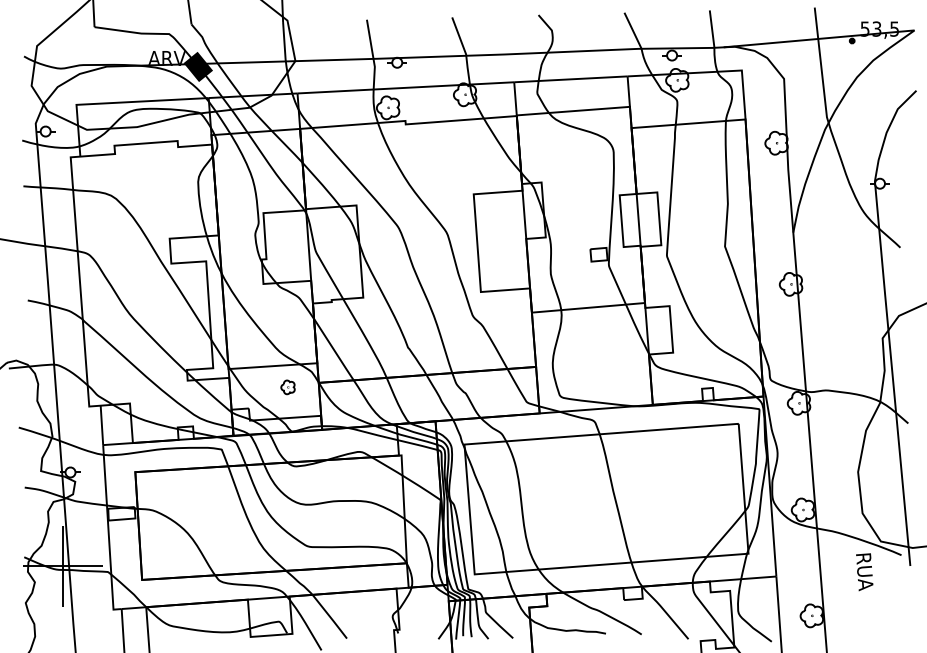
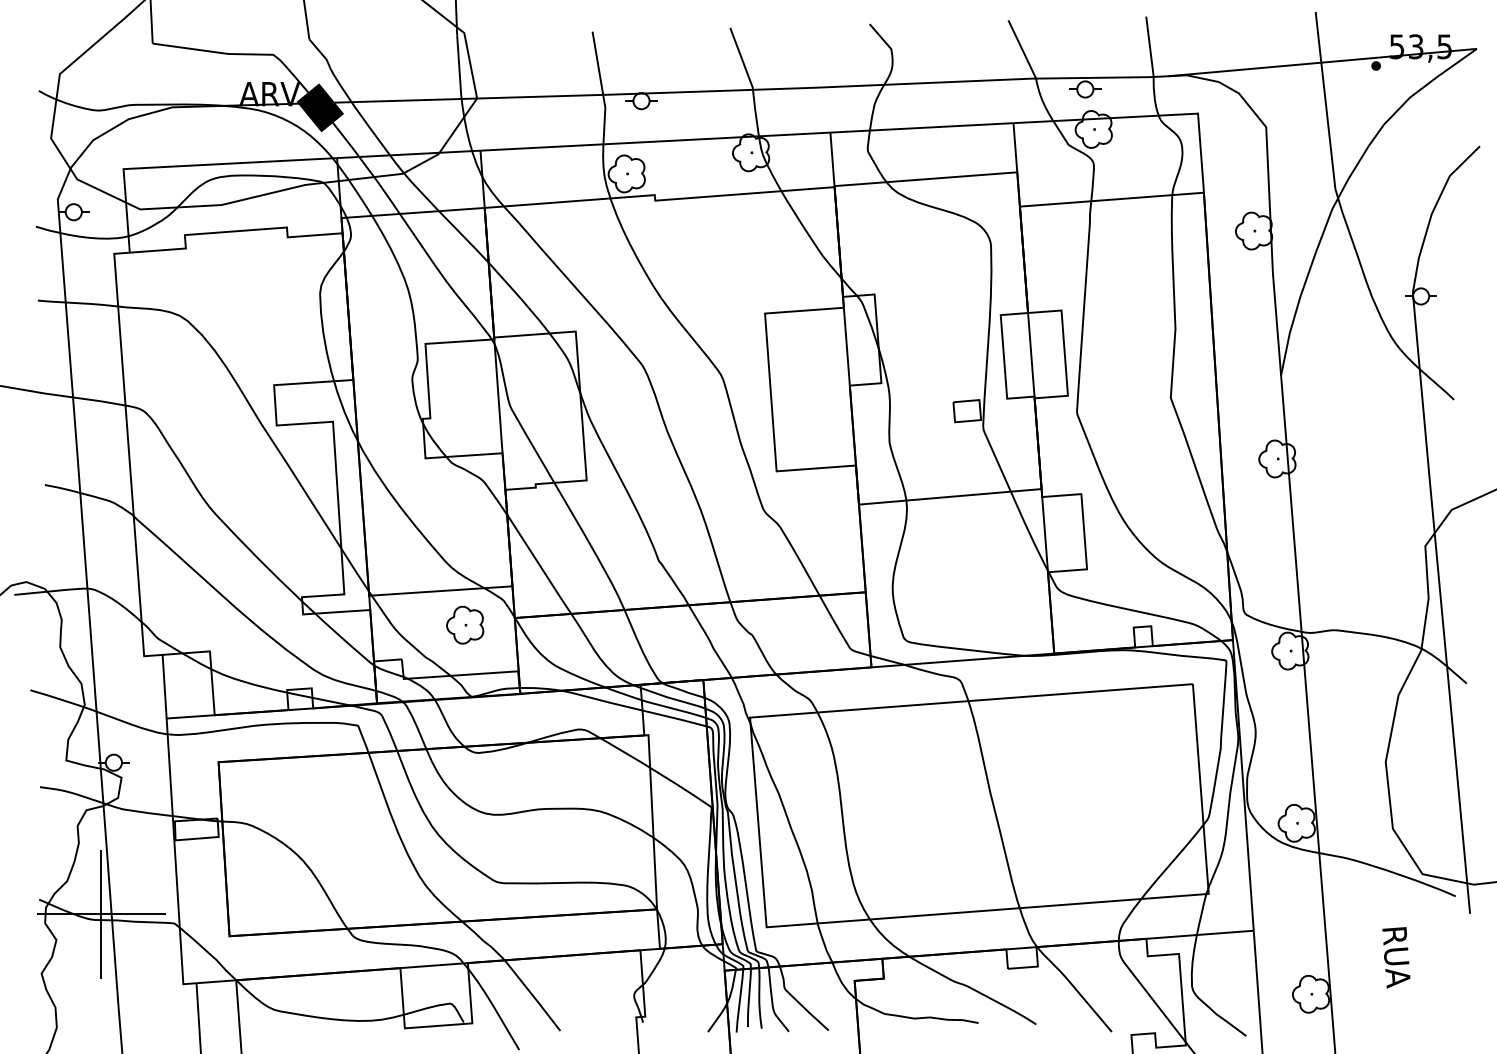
part: (287, 387) -> (464, 625), size x1.67
text: (864, 572) -> (1396, 958), moved

